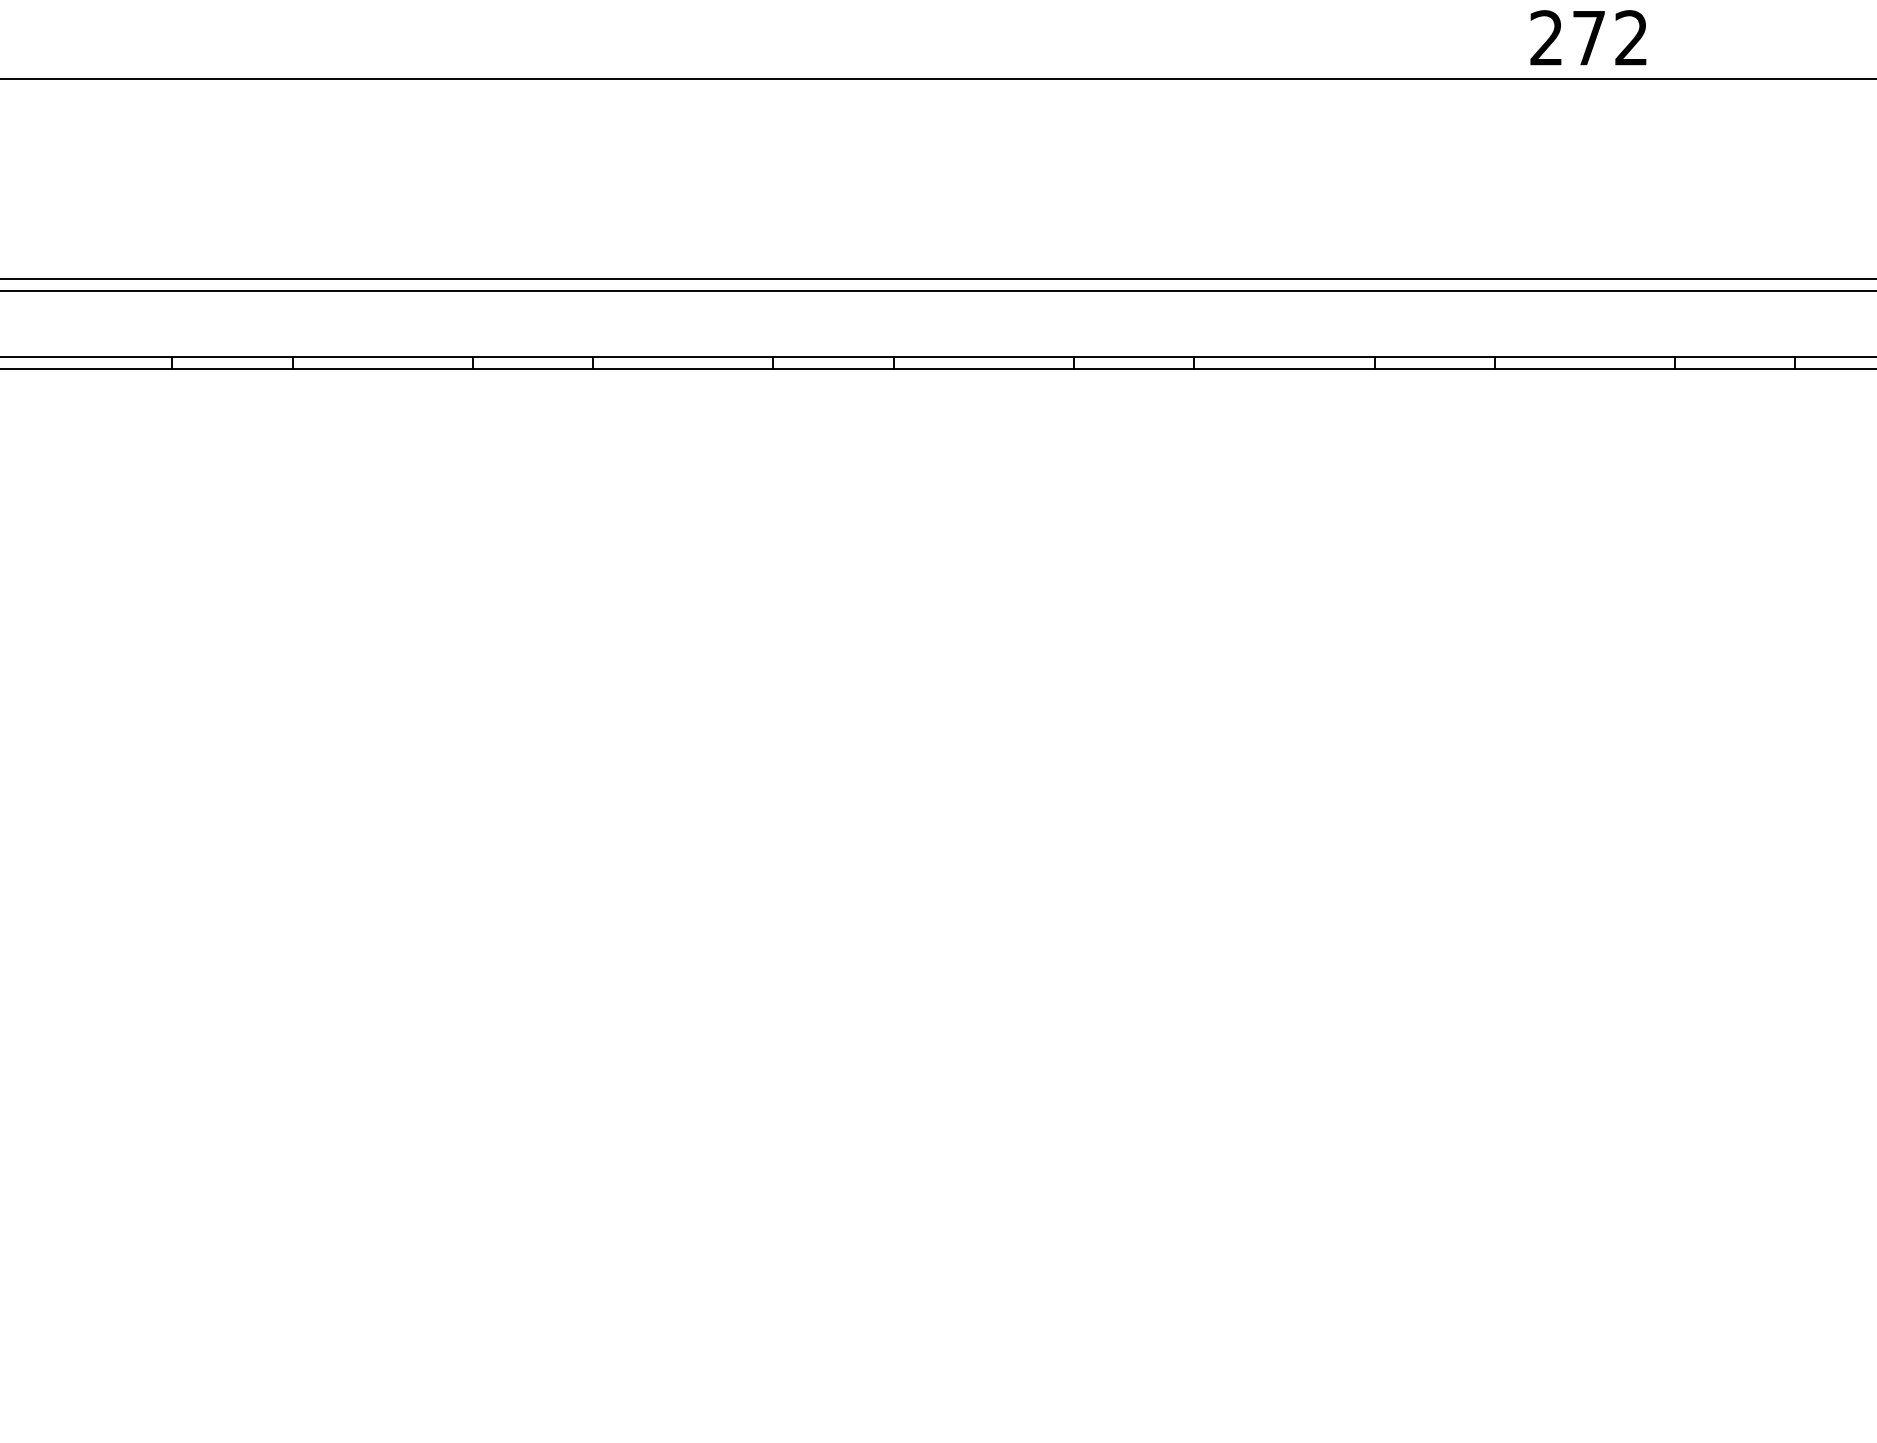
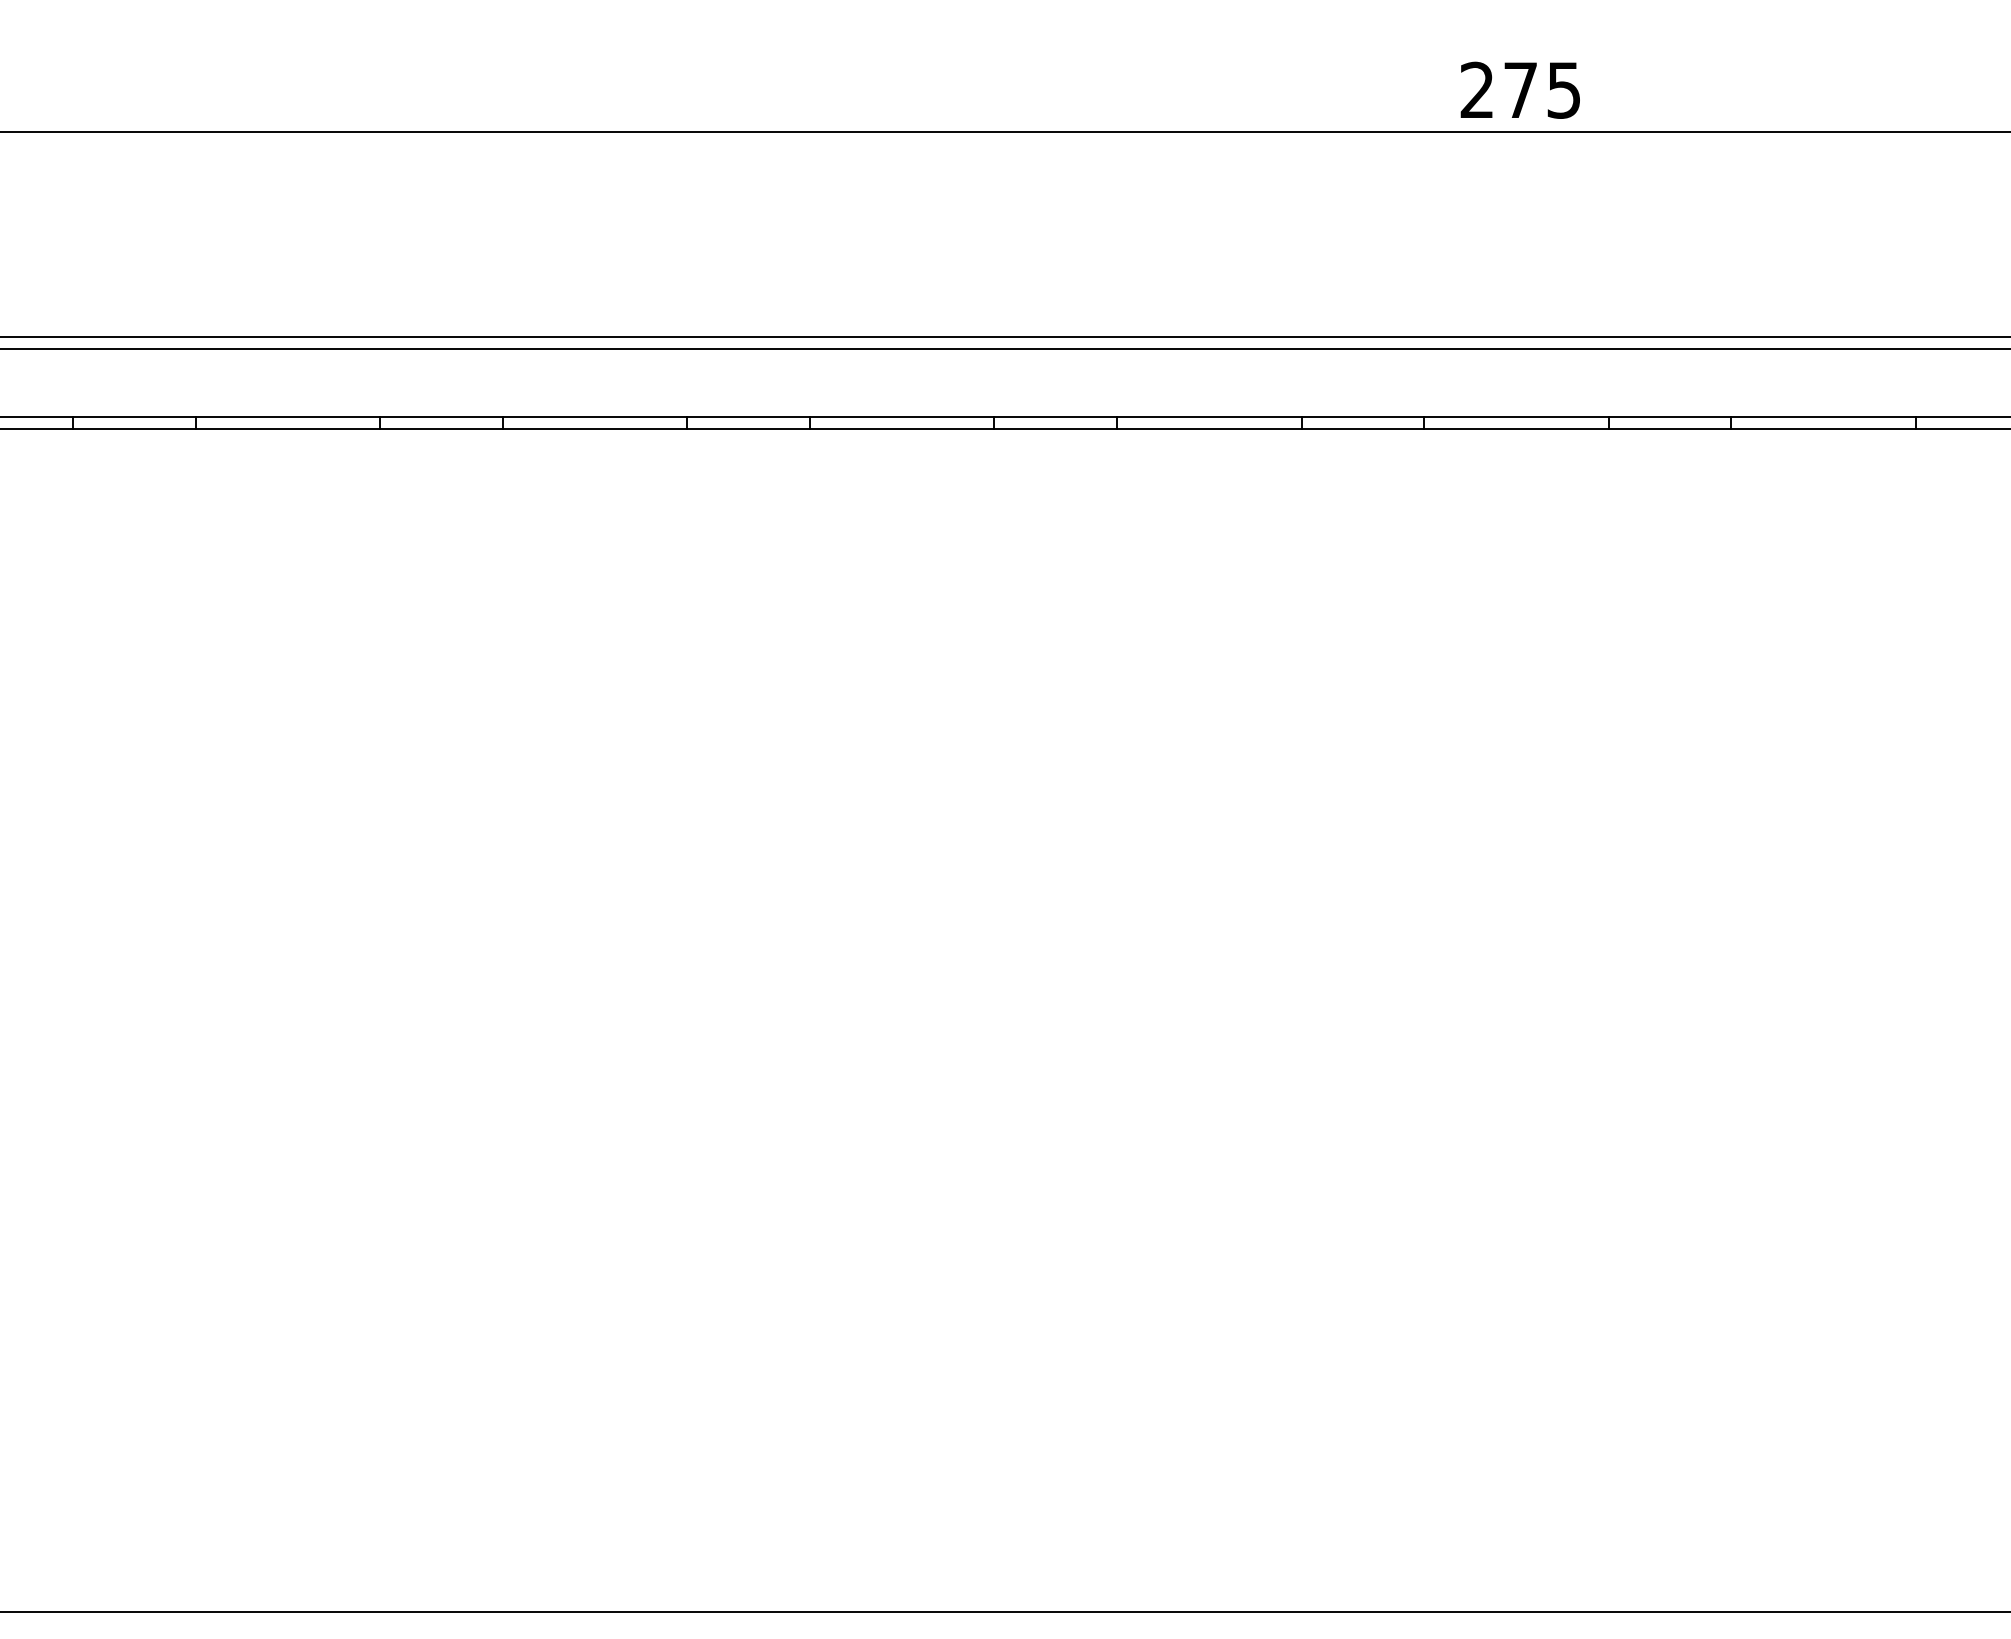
text: (1630, 37) -> (1563, 89), 272 -> 275

